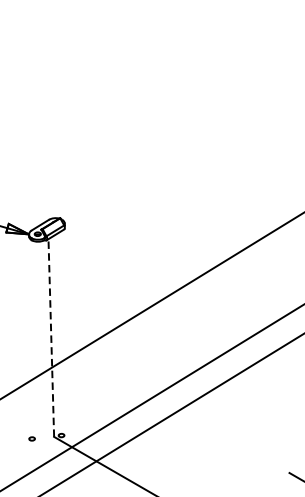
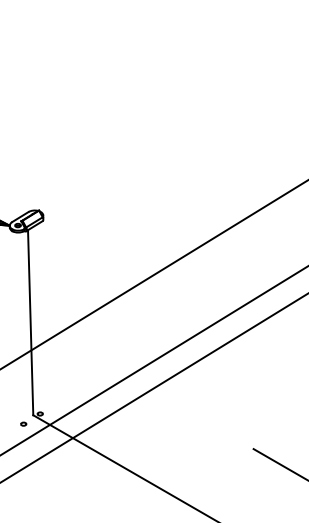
line: (51, 337) -> (30, 322), dashed -> solid
part: (31, 438) -> (23, 423), moved

